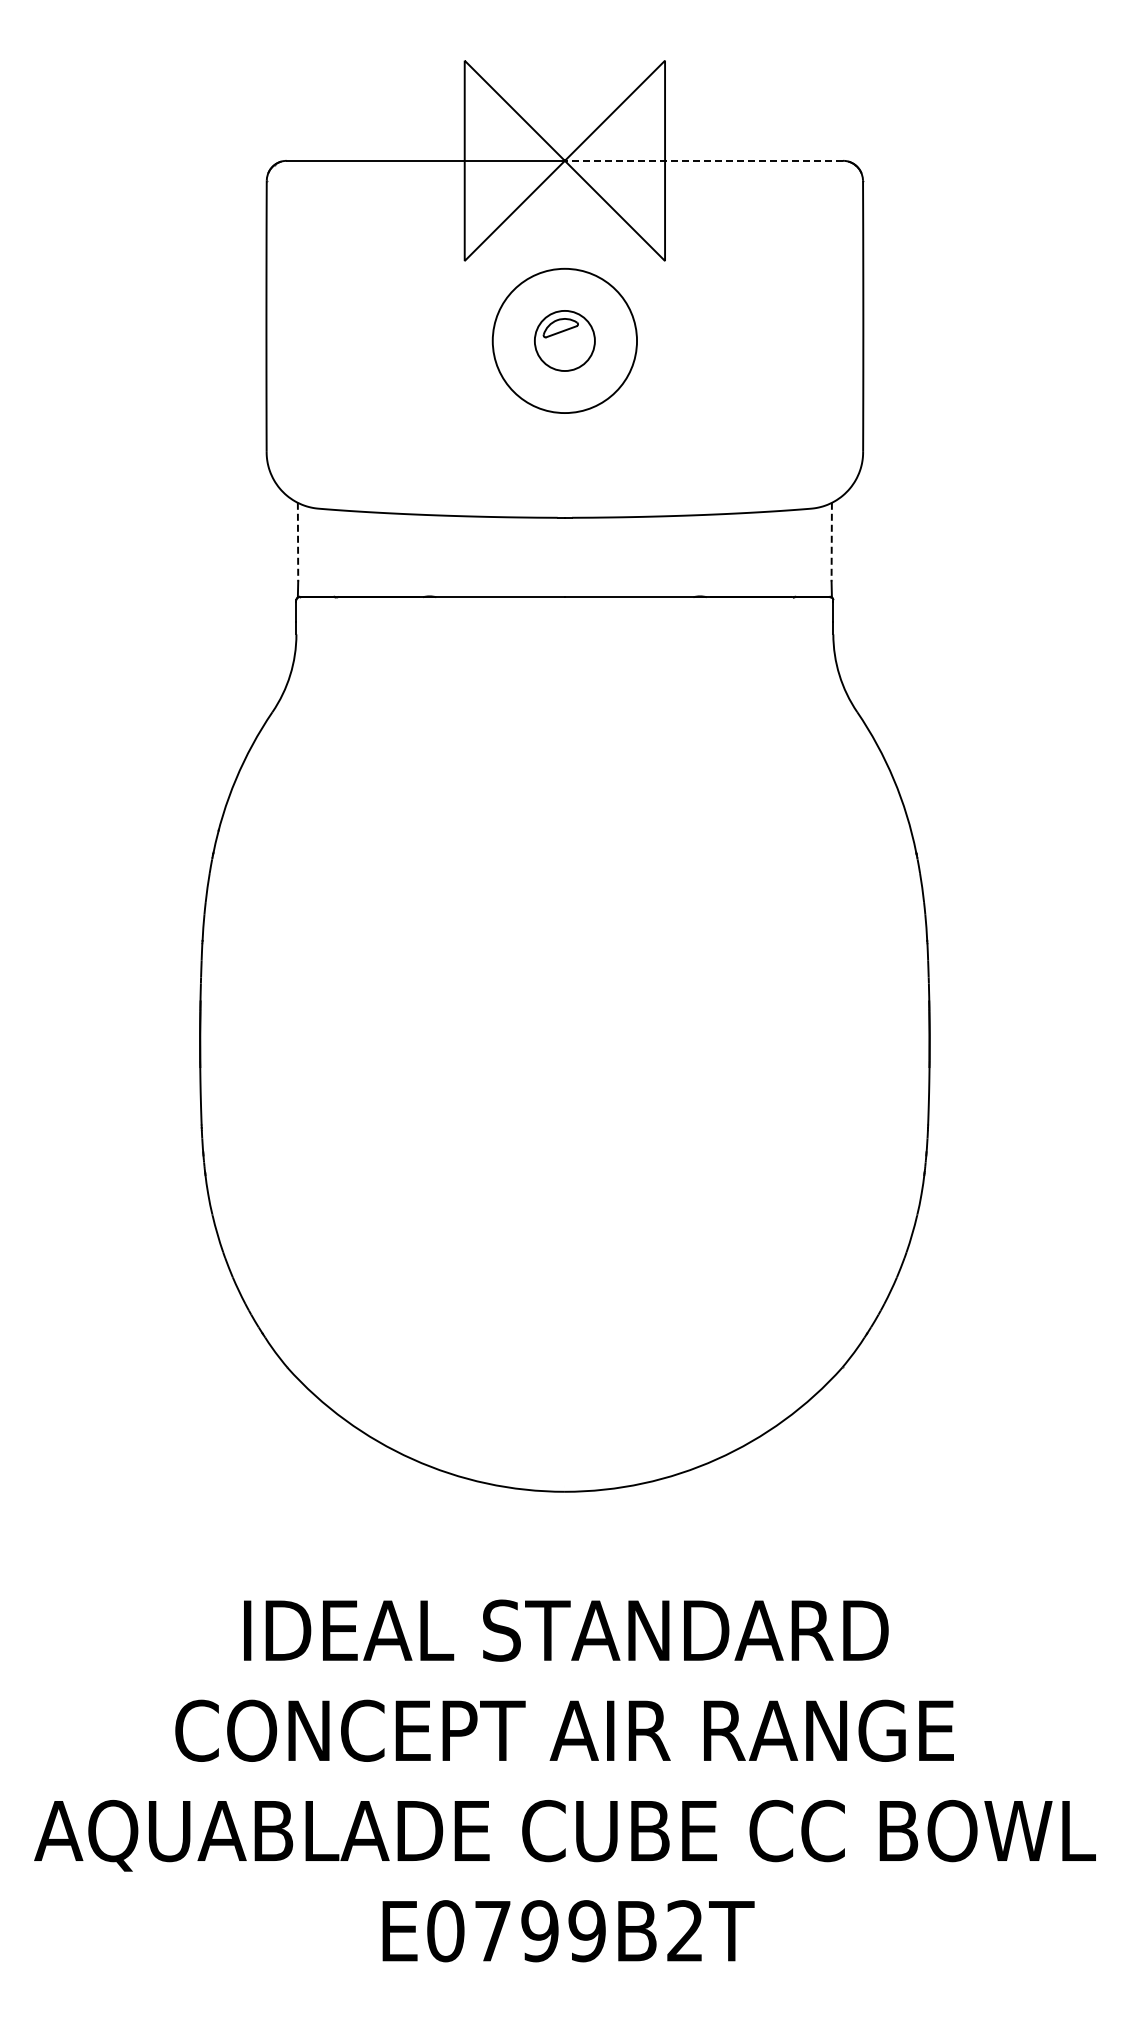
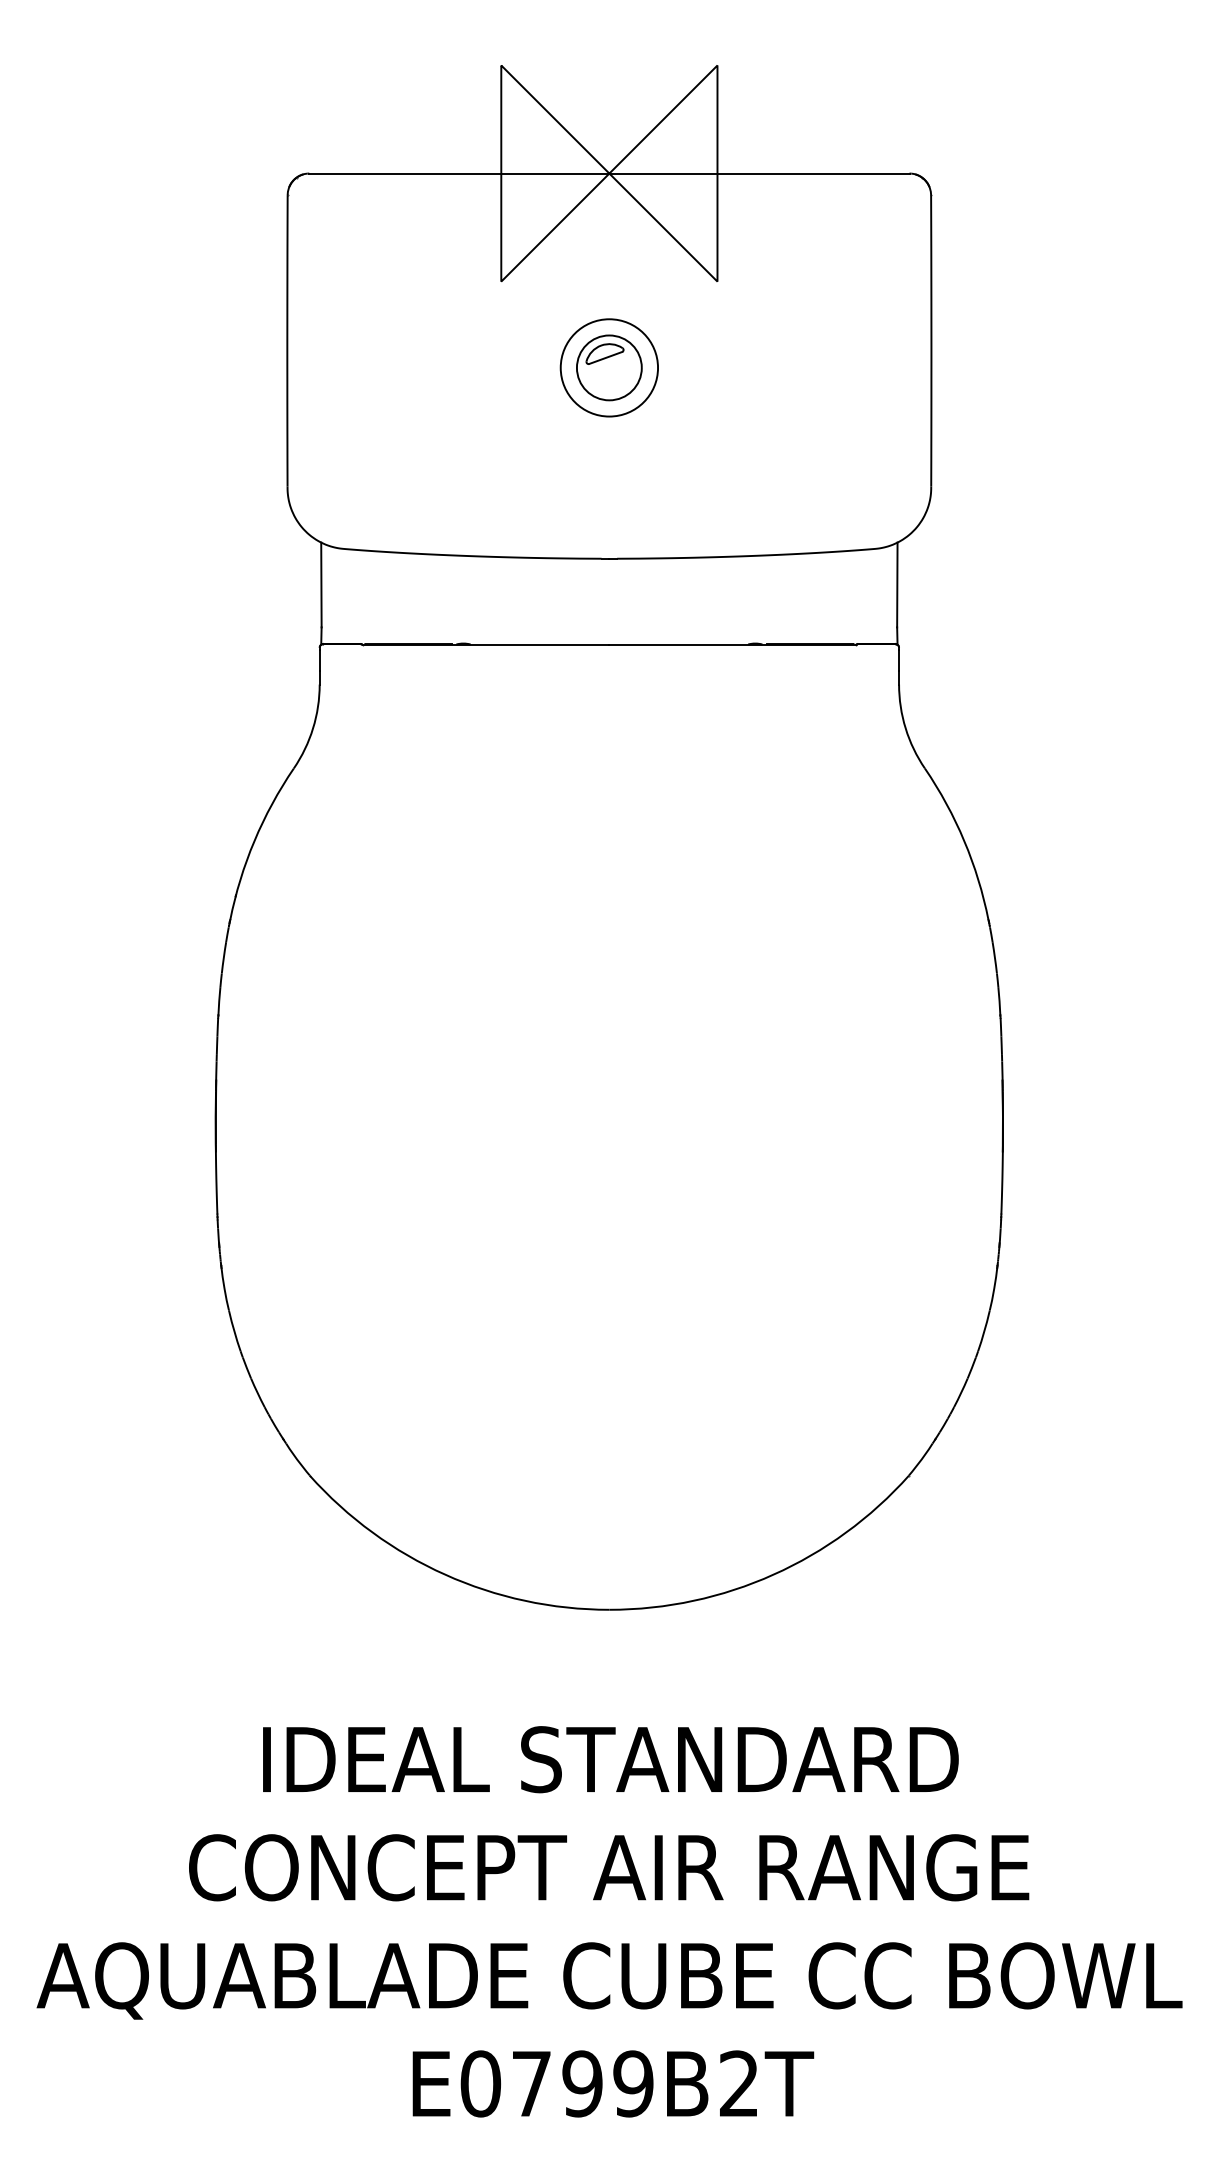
line: (703, 160) -> (758, 173), dashed -> solid
circle: (564, 340) -> (608, 367), size x0.62
line: (298, 542) -> (321, 585), dashed -> solid
line: (831, 542) -> (897, 585), dashed -> solid

